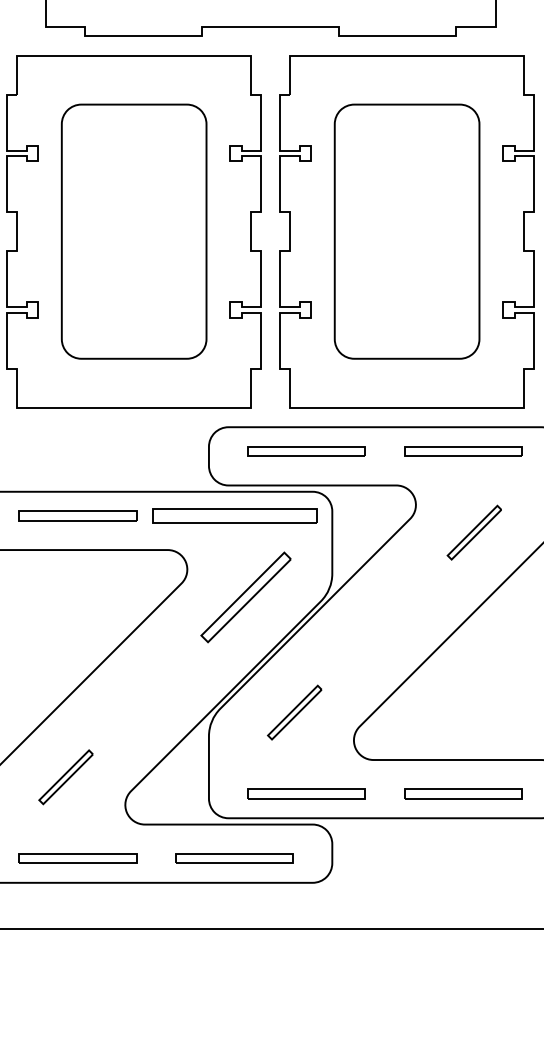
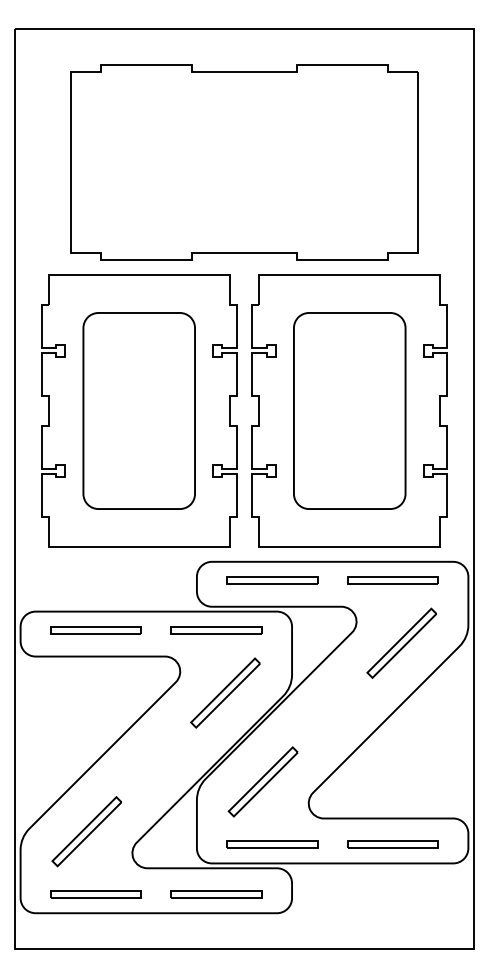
part: (234, 516) -> (216, 630), size x0.71
part: (474, 531) -> (401, 642), size x1.67
part: (293, 712) -> (262, 781), size x1.67
part: (65, 776) -> (86, 831), size x1.67

